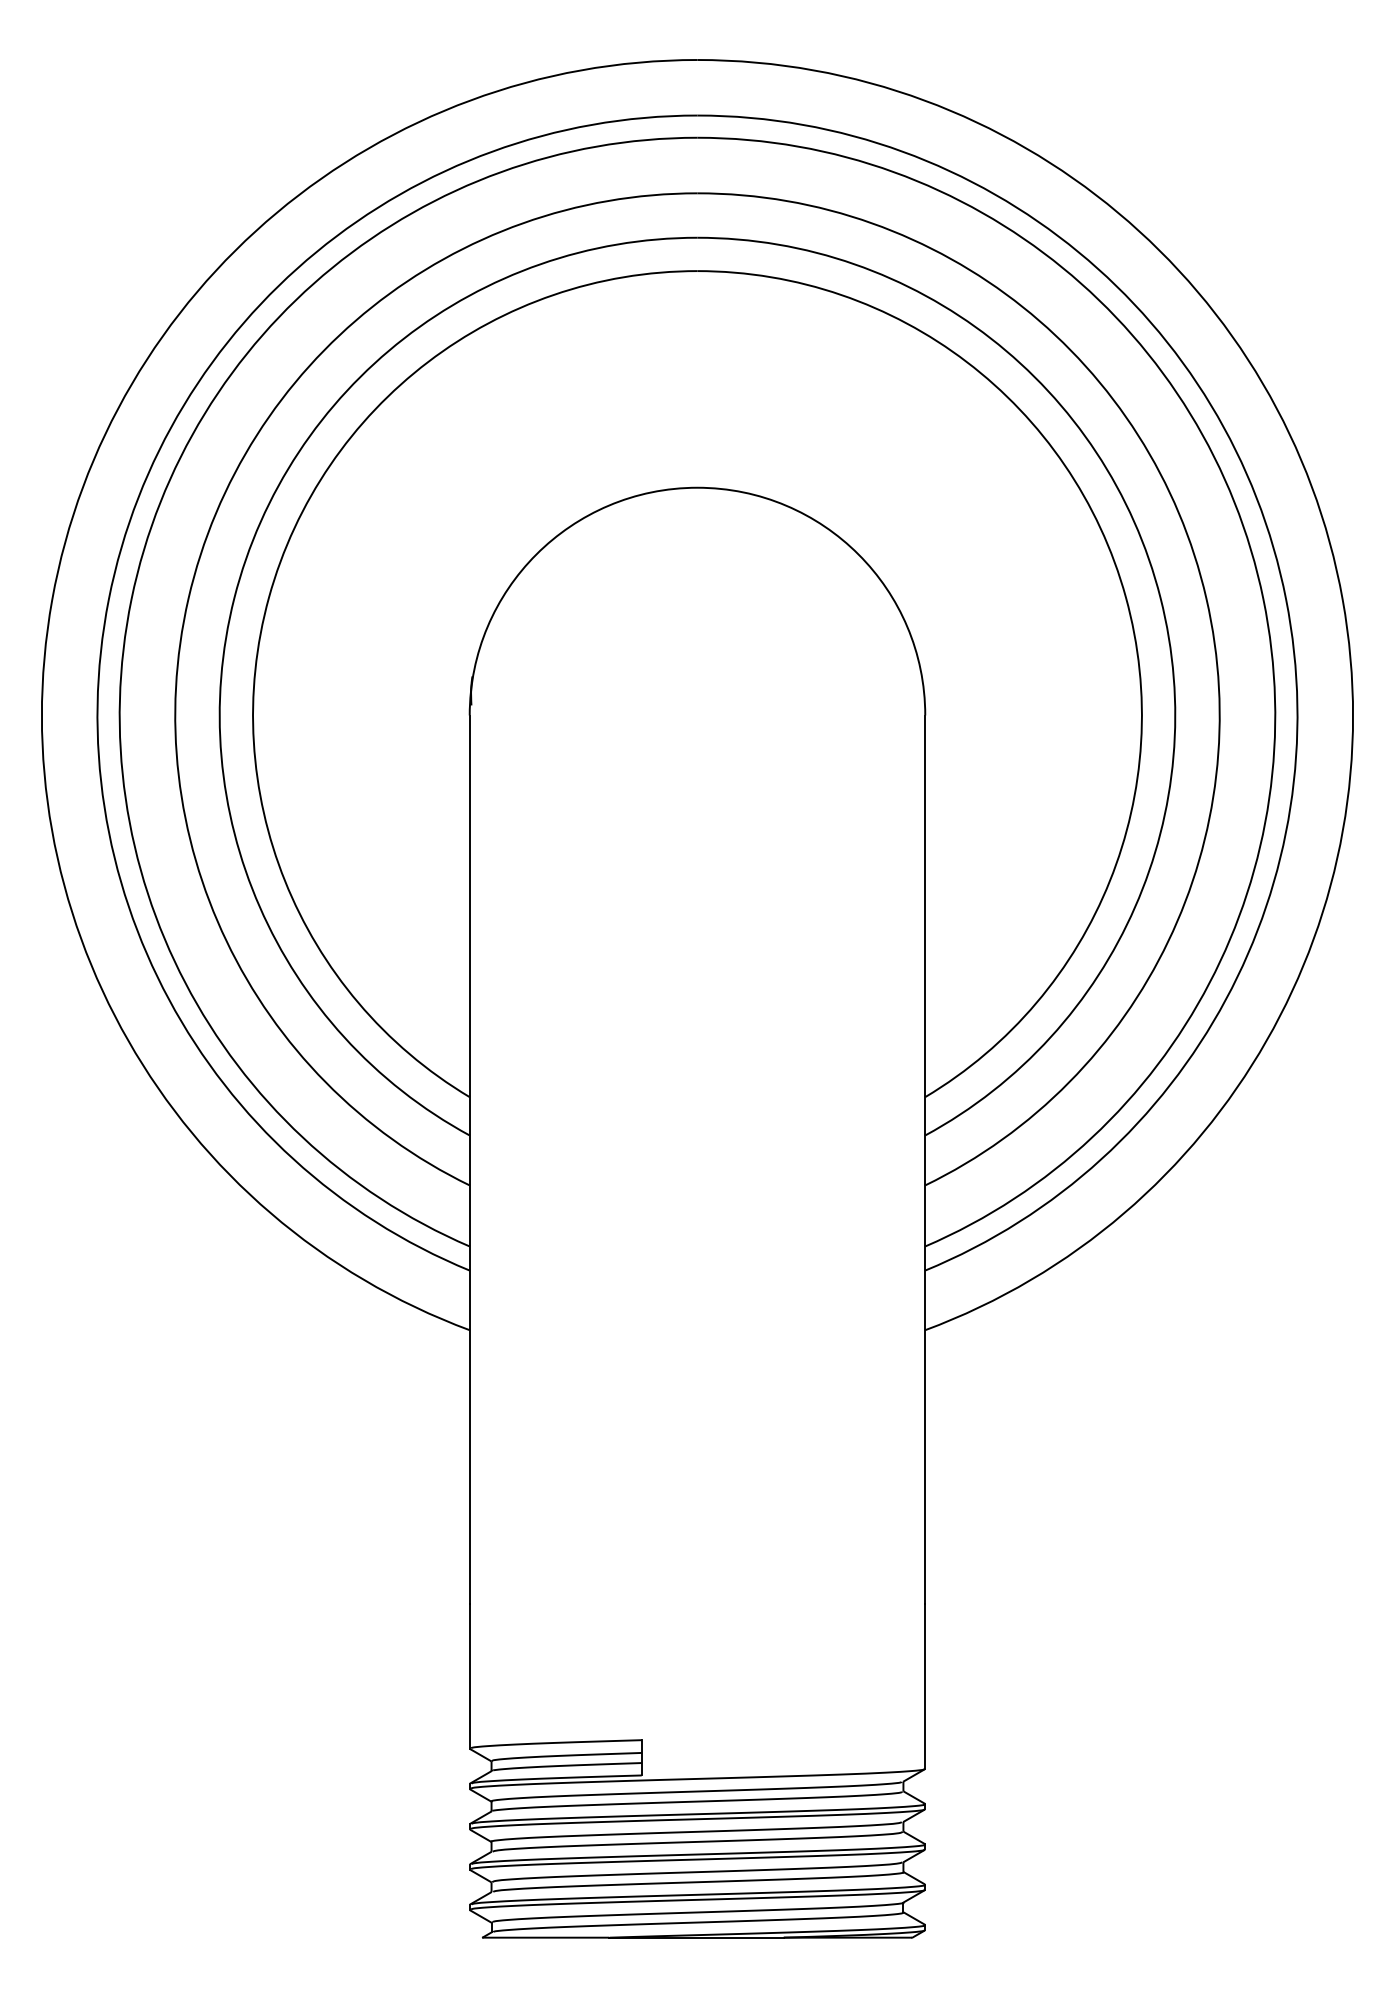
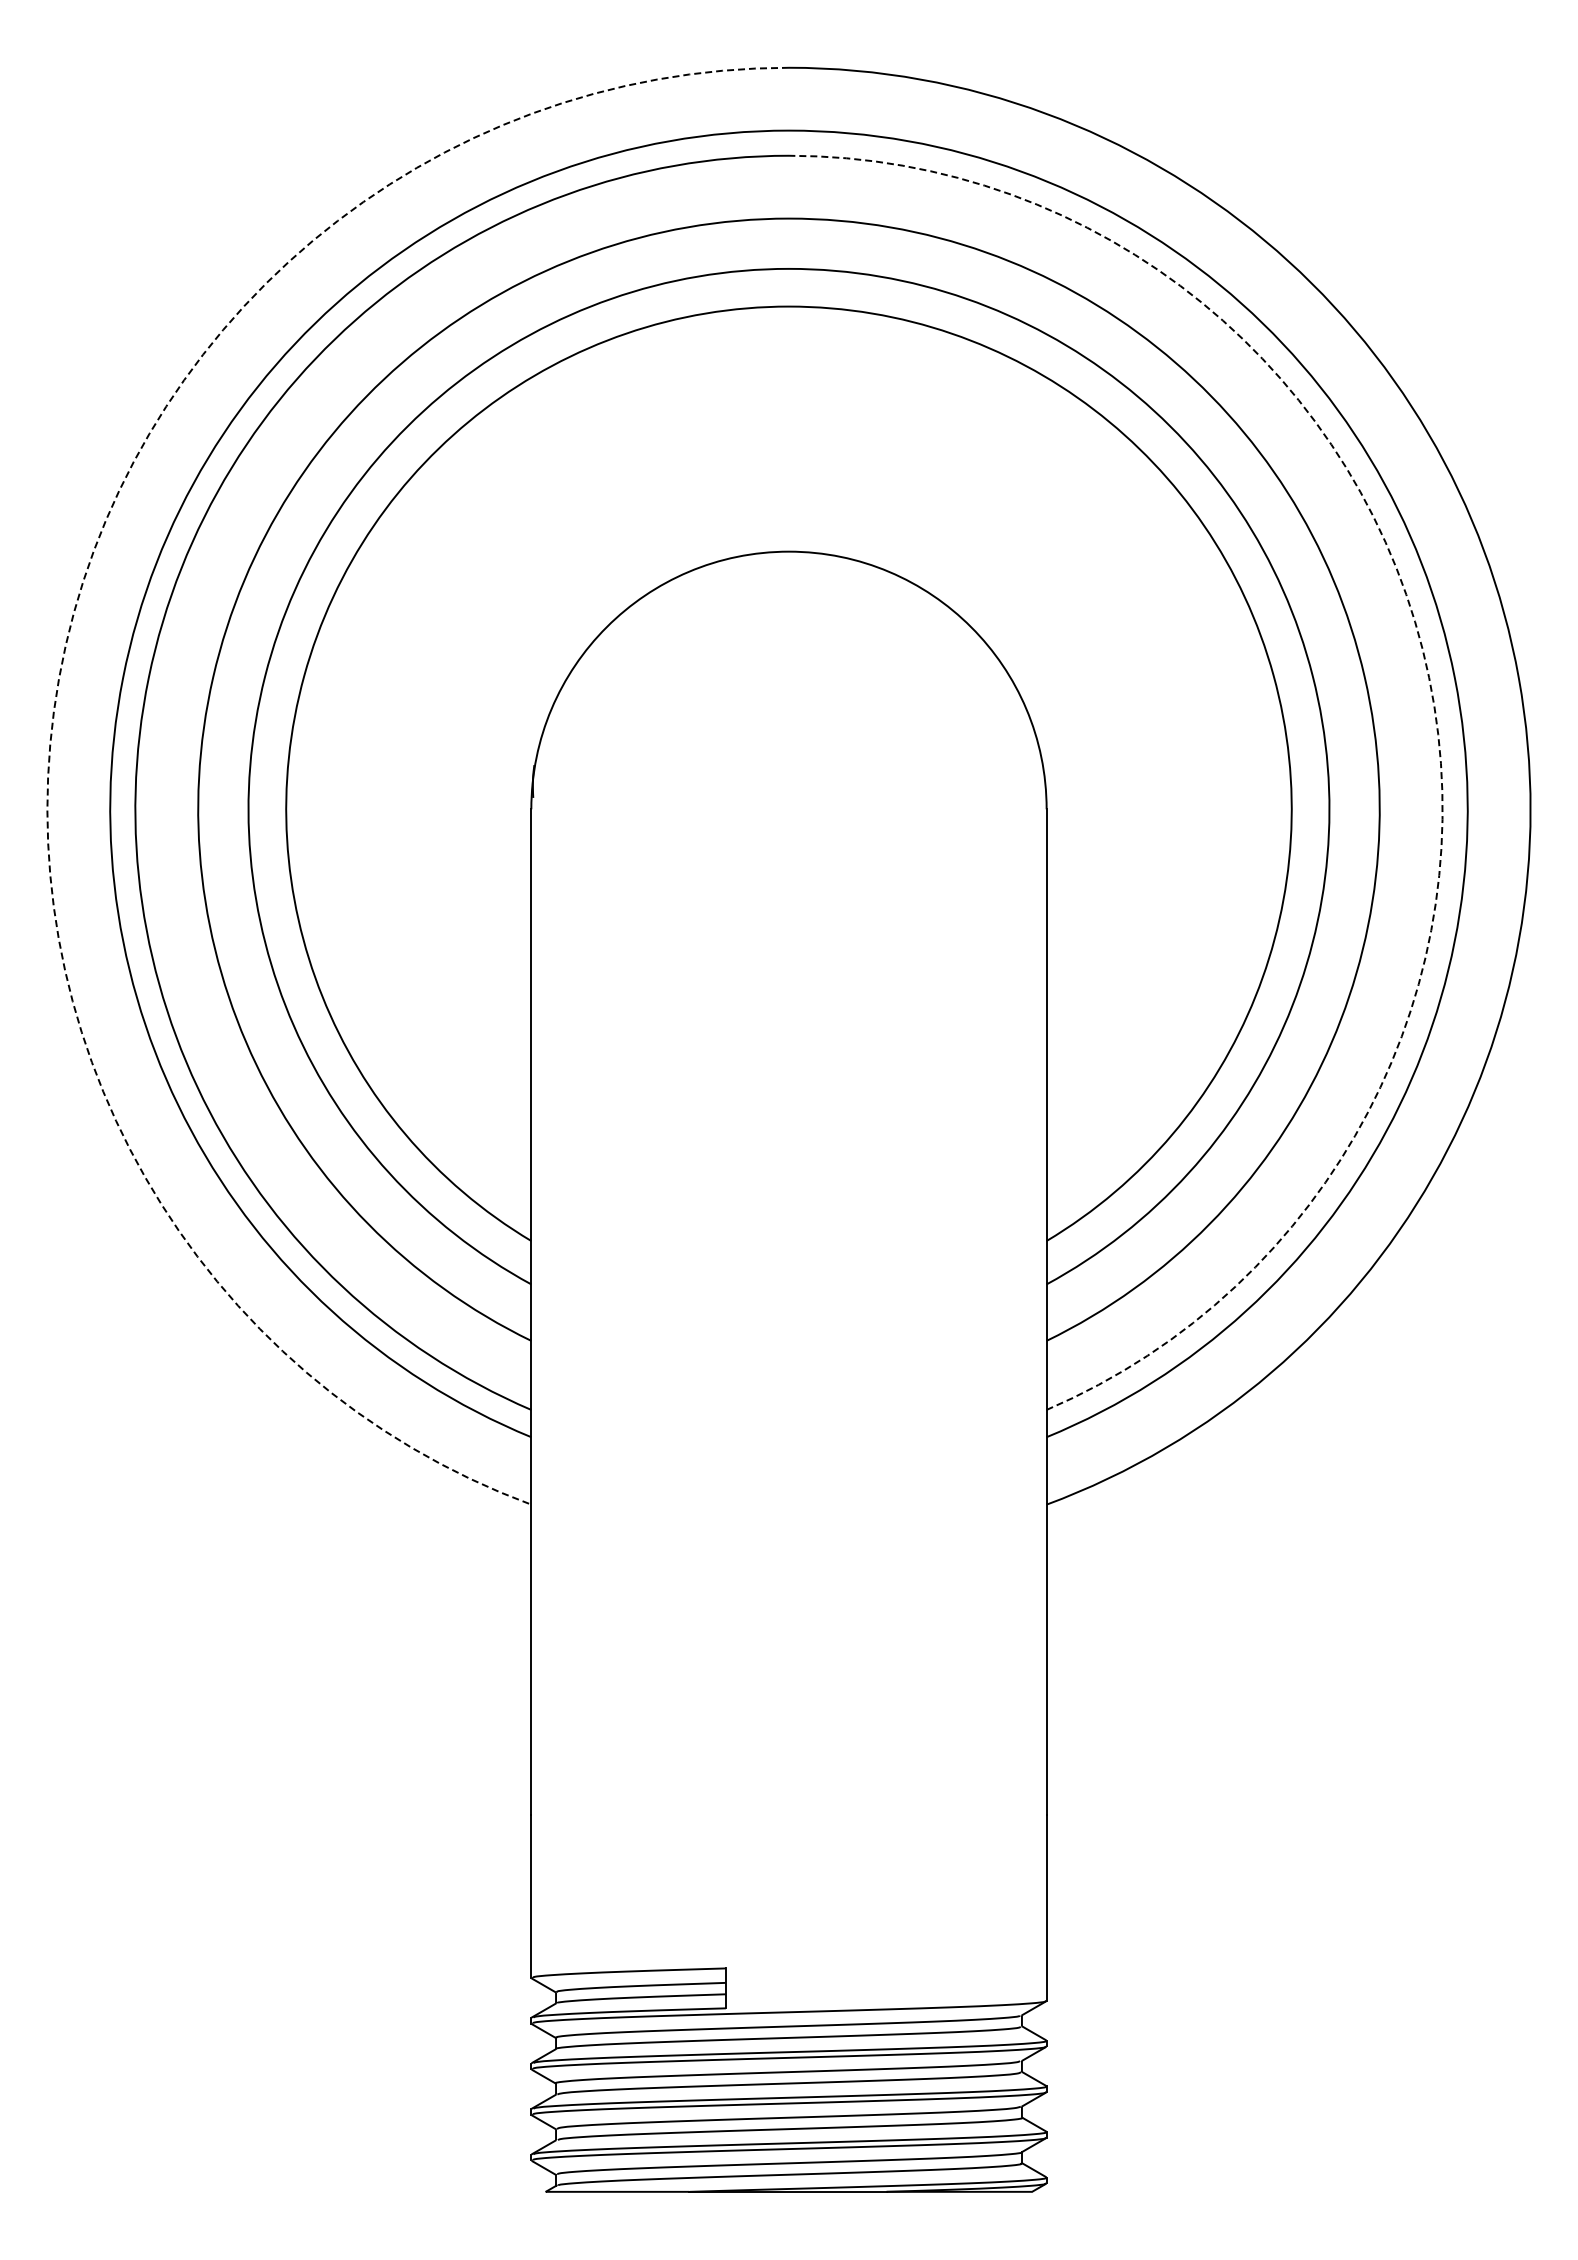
arc: (1263, 598) -> (1429, 677), solid -> dashed
arc: (52, 599) -> (59, 678), solid -> dashed

